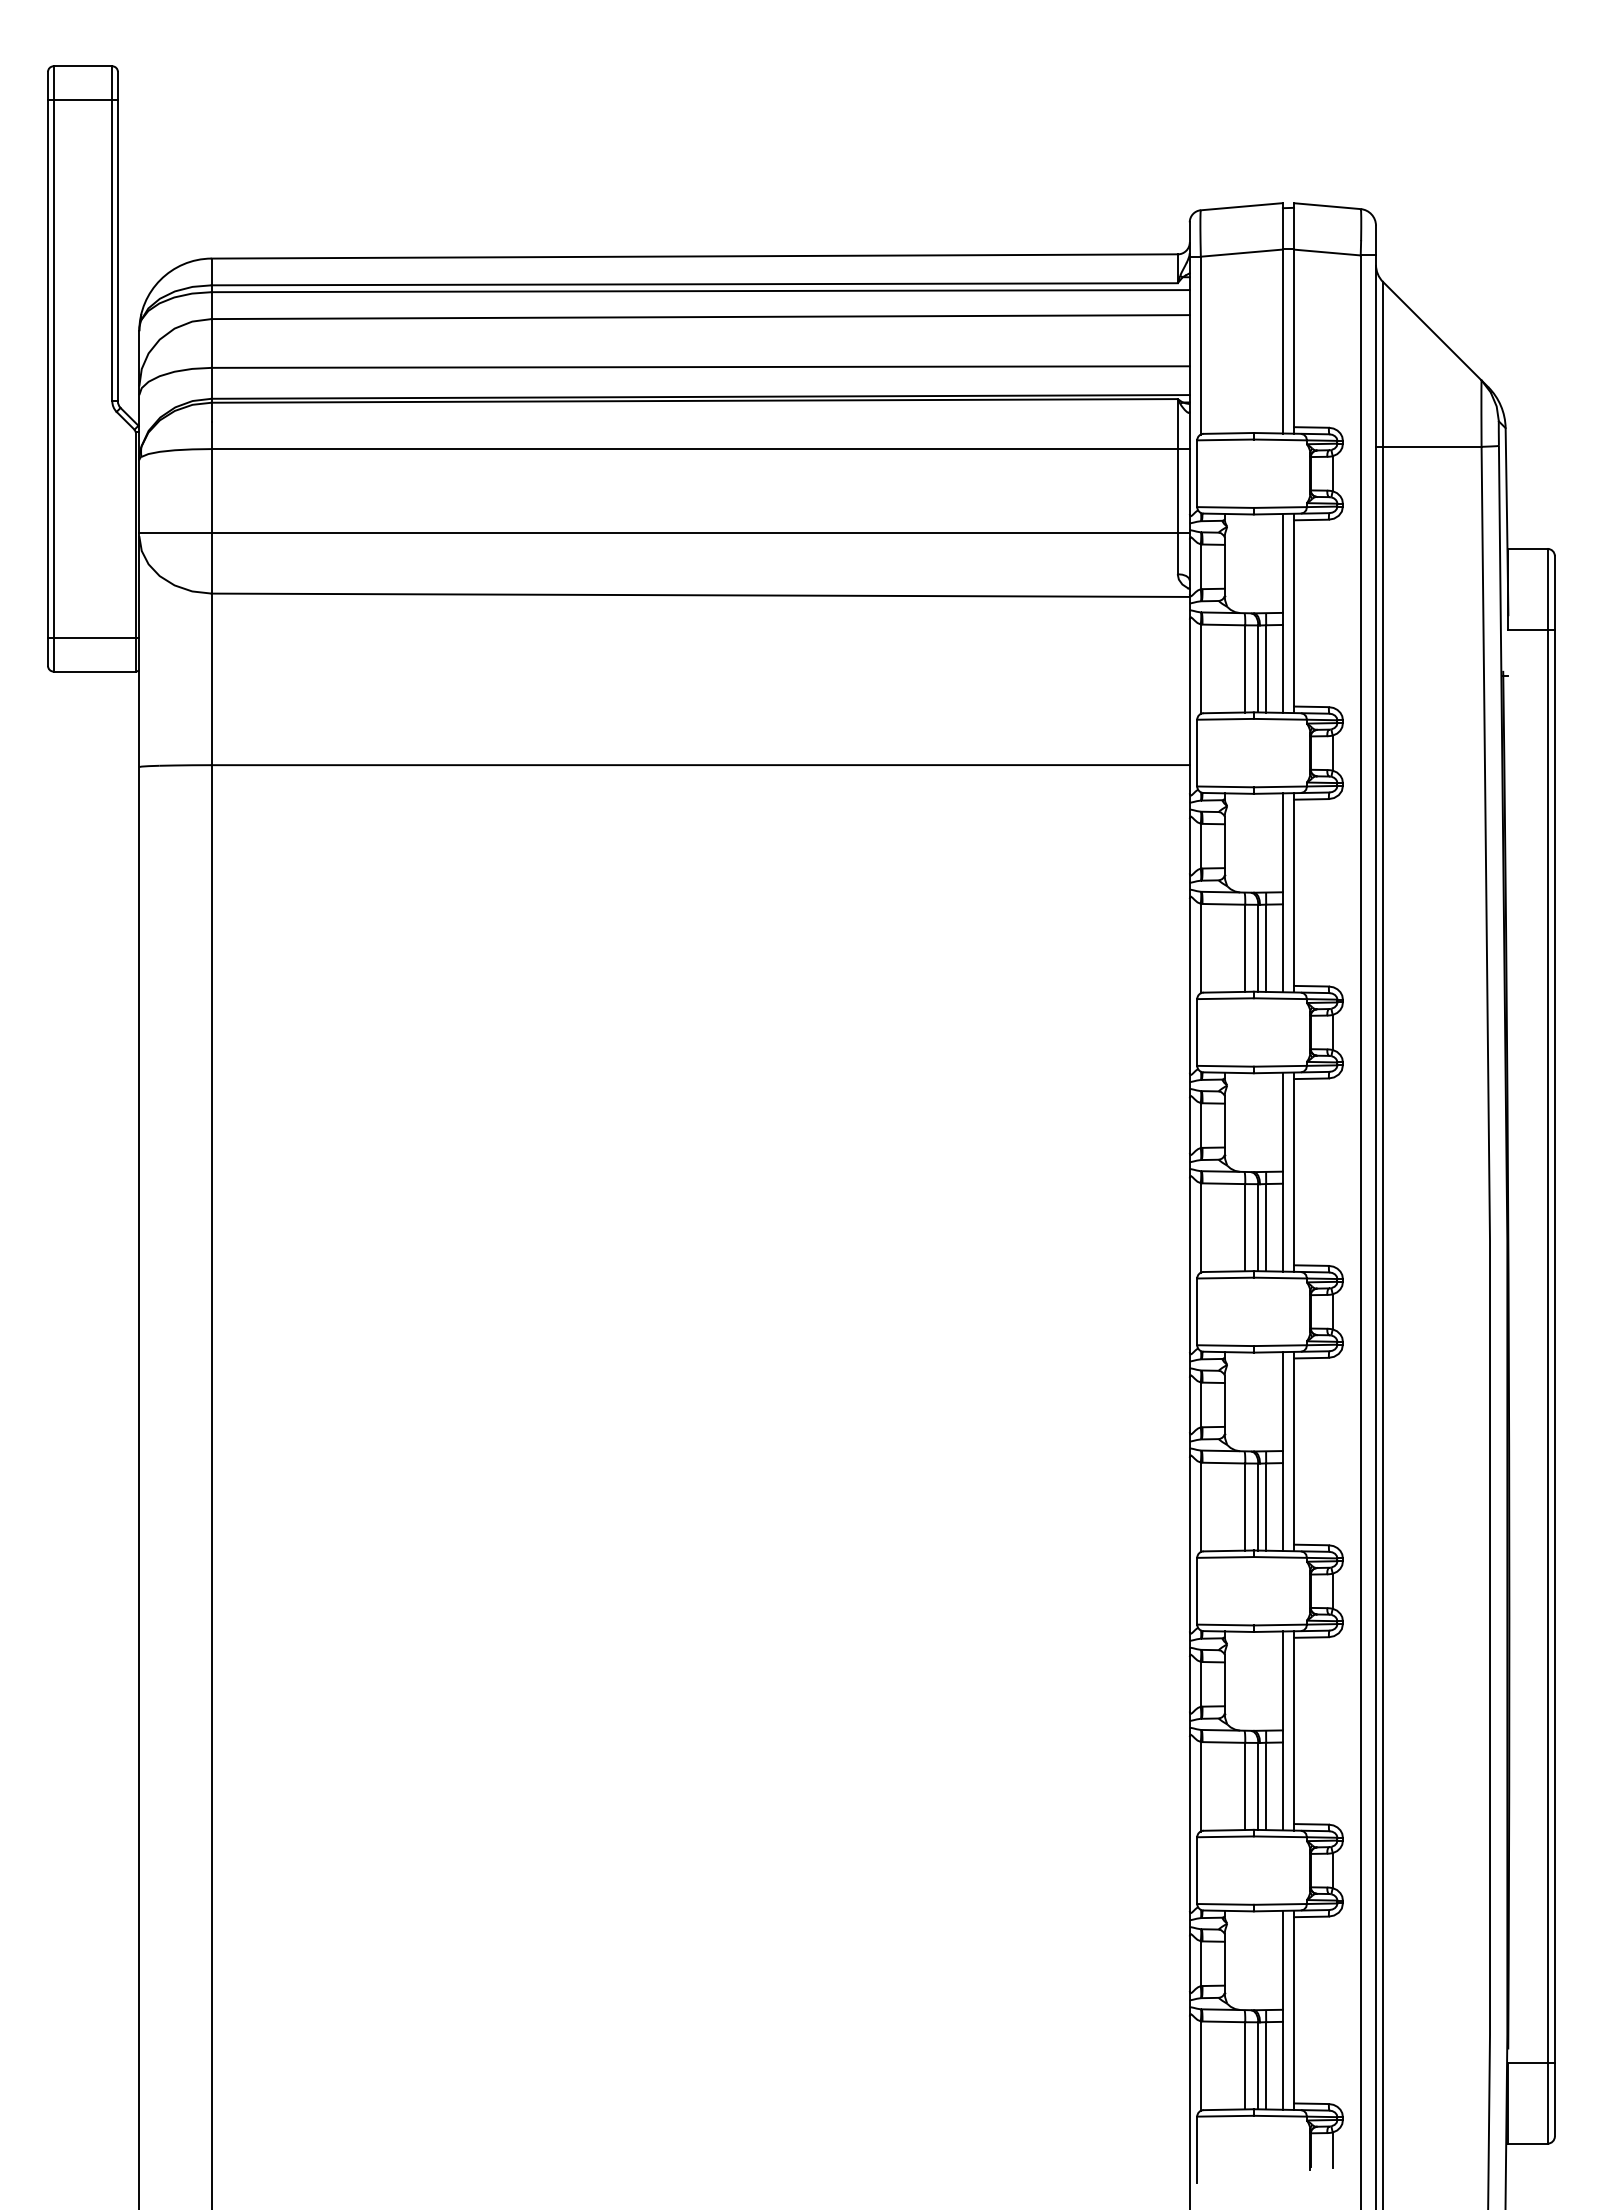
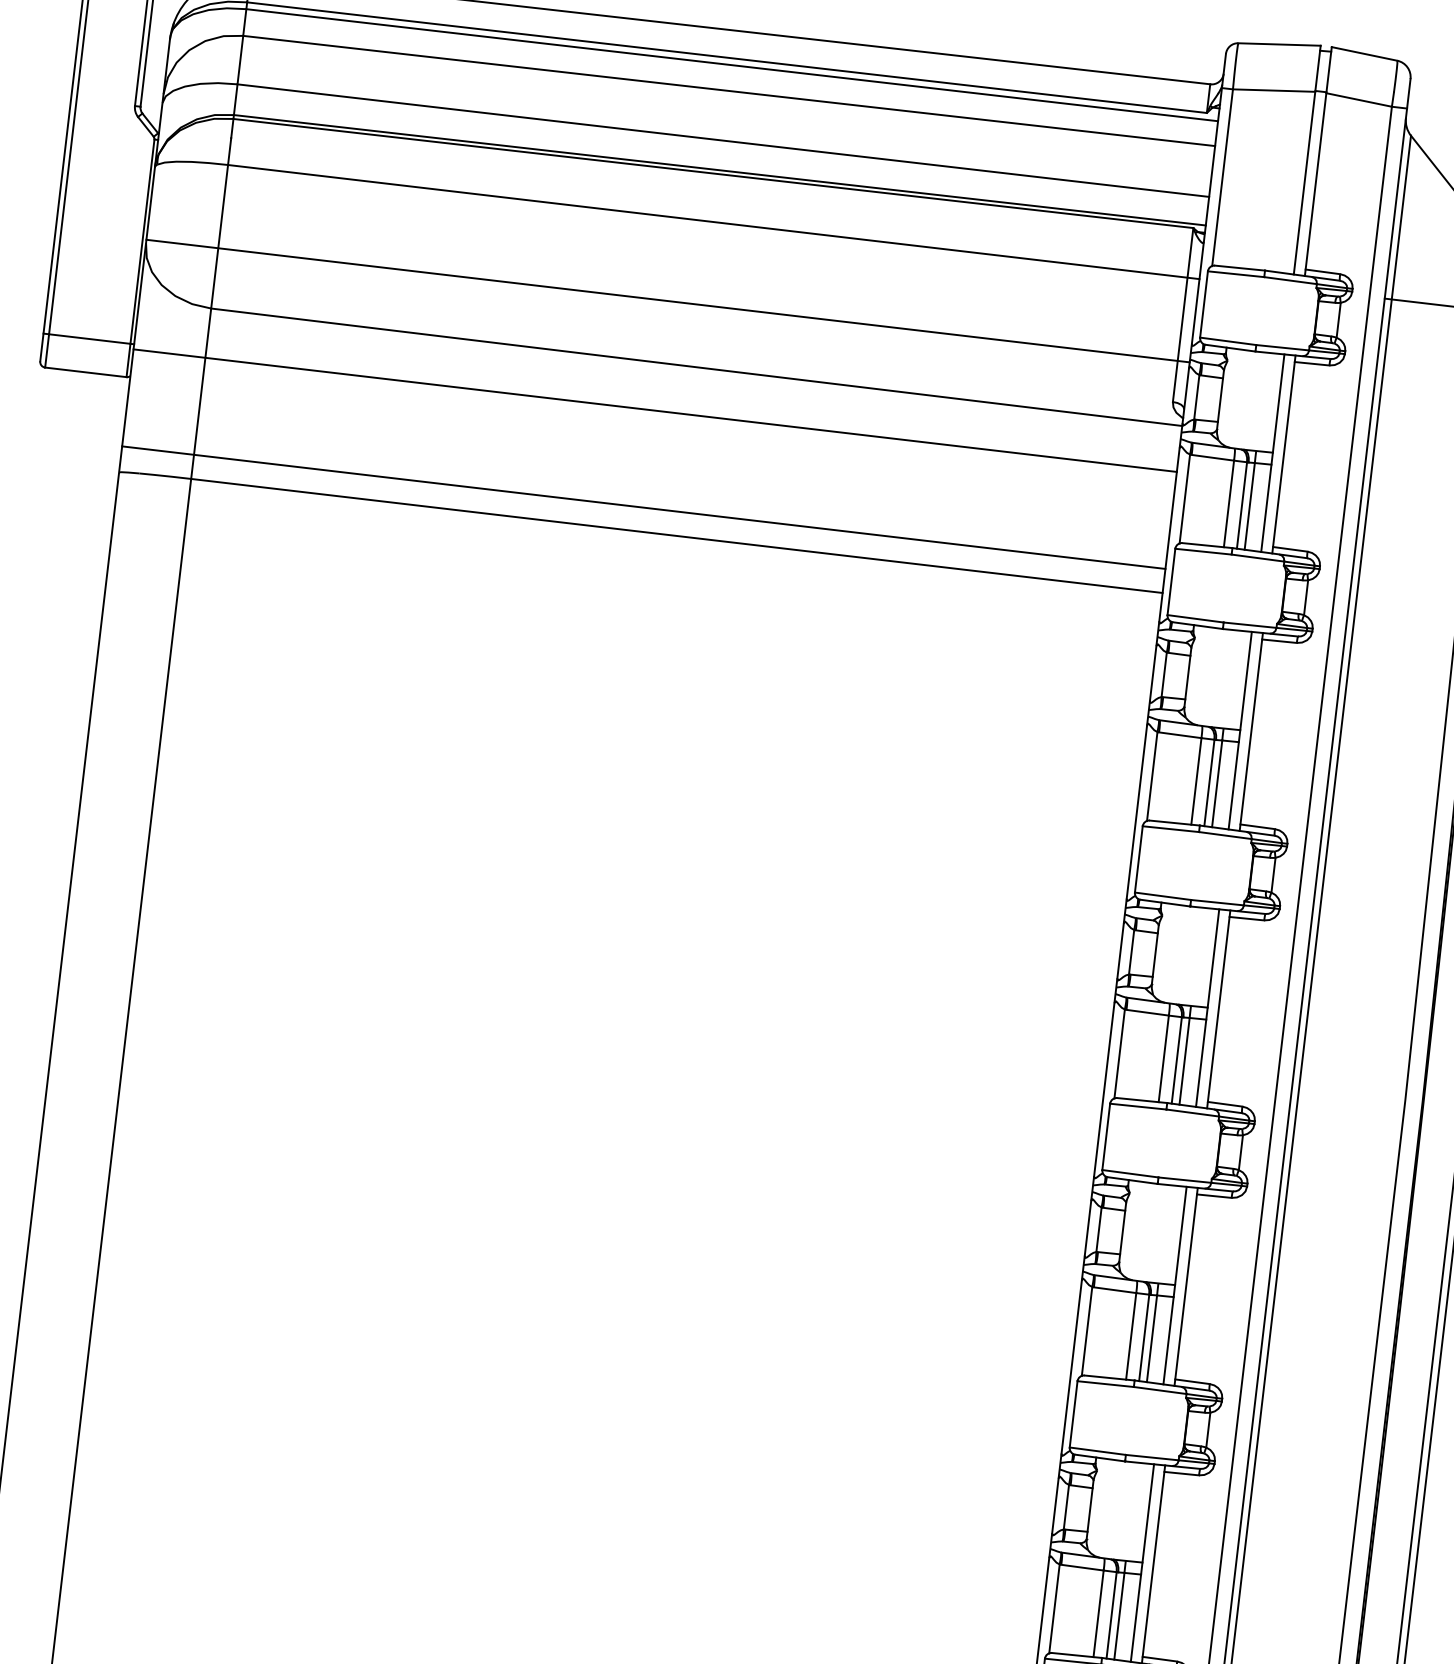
line: (664, 643) -> (655, 410), added
line: (664, 740) -> (643, 507), added

